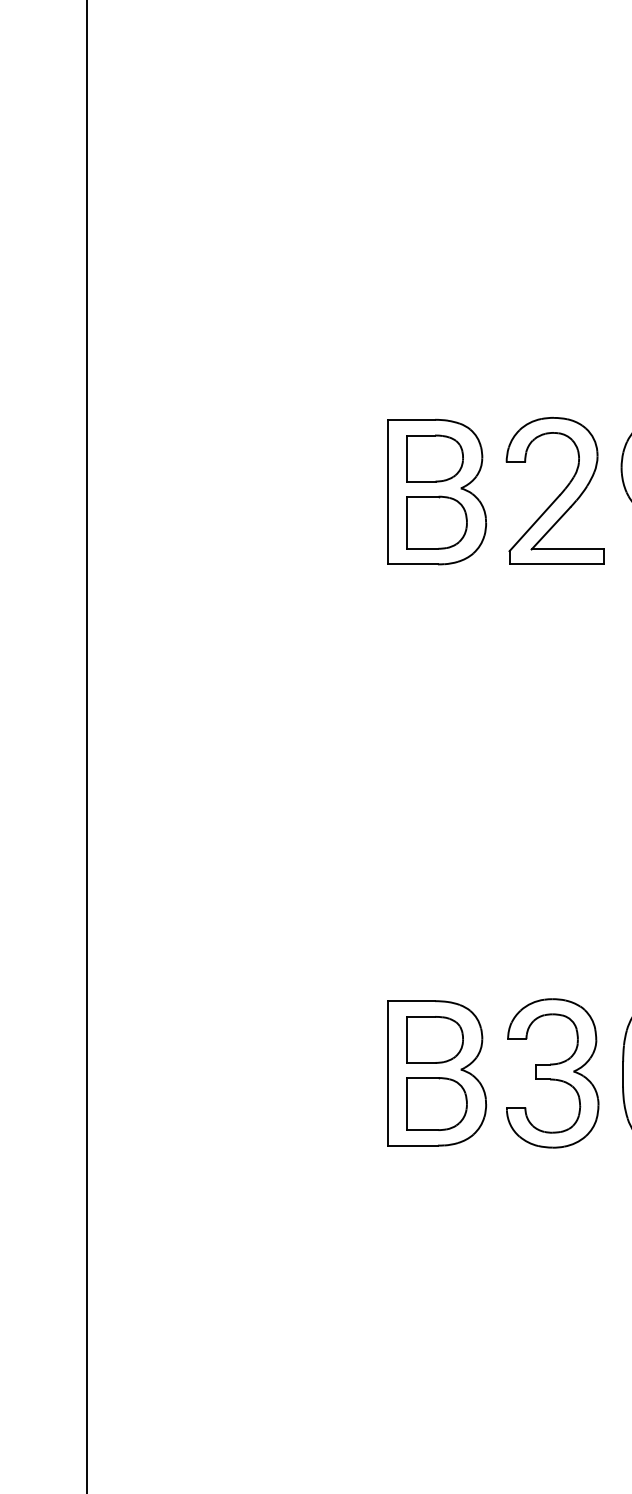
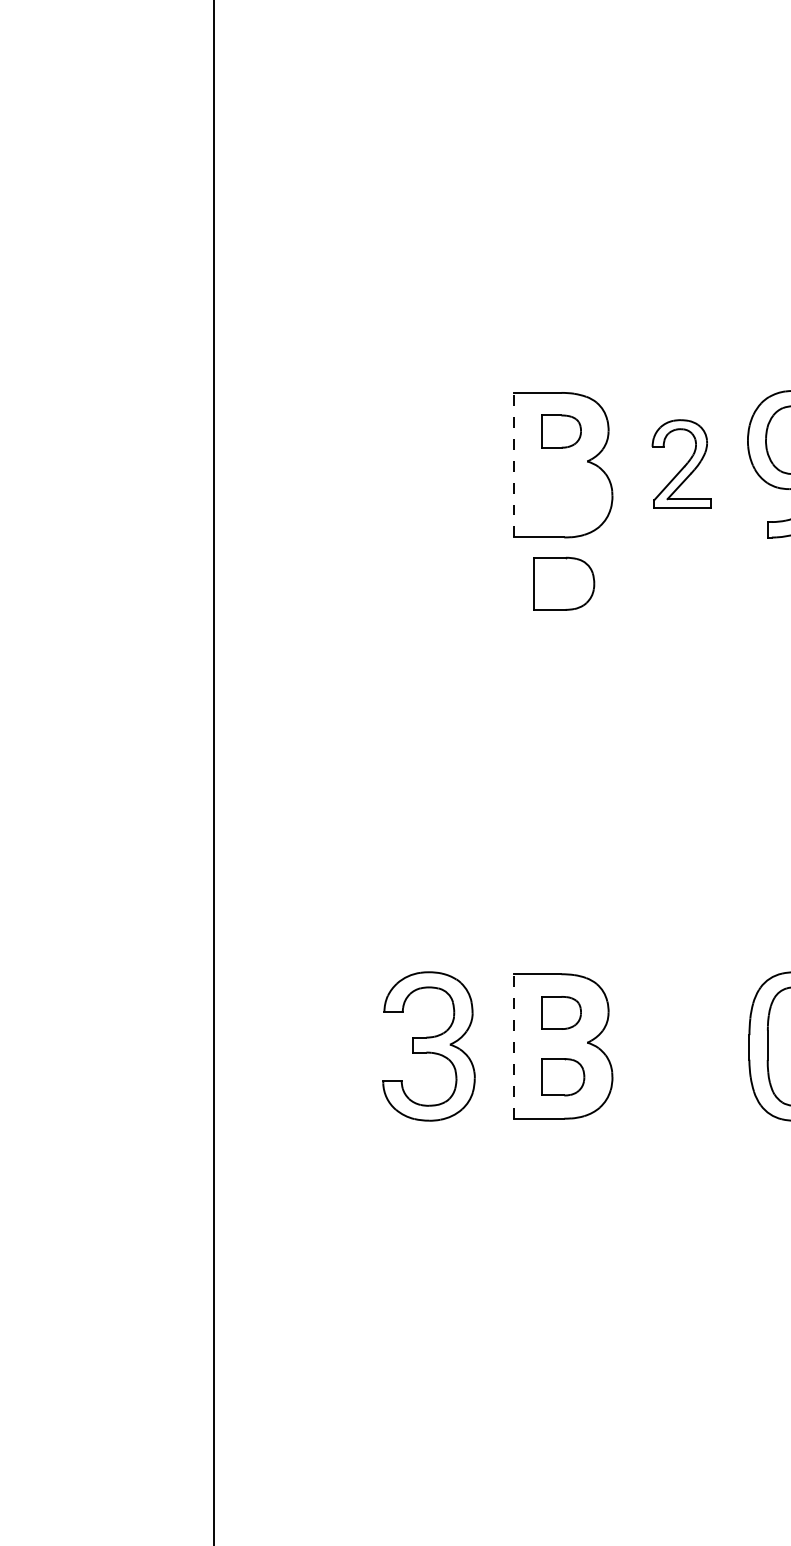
part: (435, 458) -> (561, 431), size x0.7
part: (555, 490) -> (681, 463), size x0.6
line: (388, 491) -> (514, 464), solid -> dashed
part: (437, 522) -> (564, 583), moved
part: (435, 1039) -> (561, 1012), size x0.7
line: (388, 1073) -> (514, 1046), solid -> dashed
part: (552, 1073) -> (428, 1046), moved
part: (437, 1104) -> (563, 1077), size x0.7

